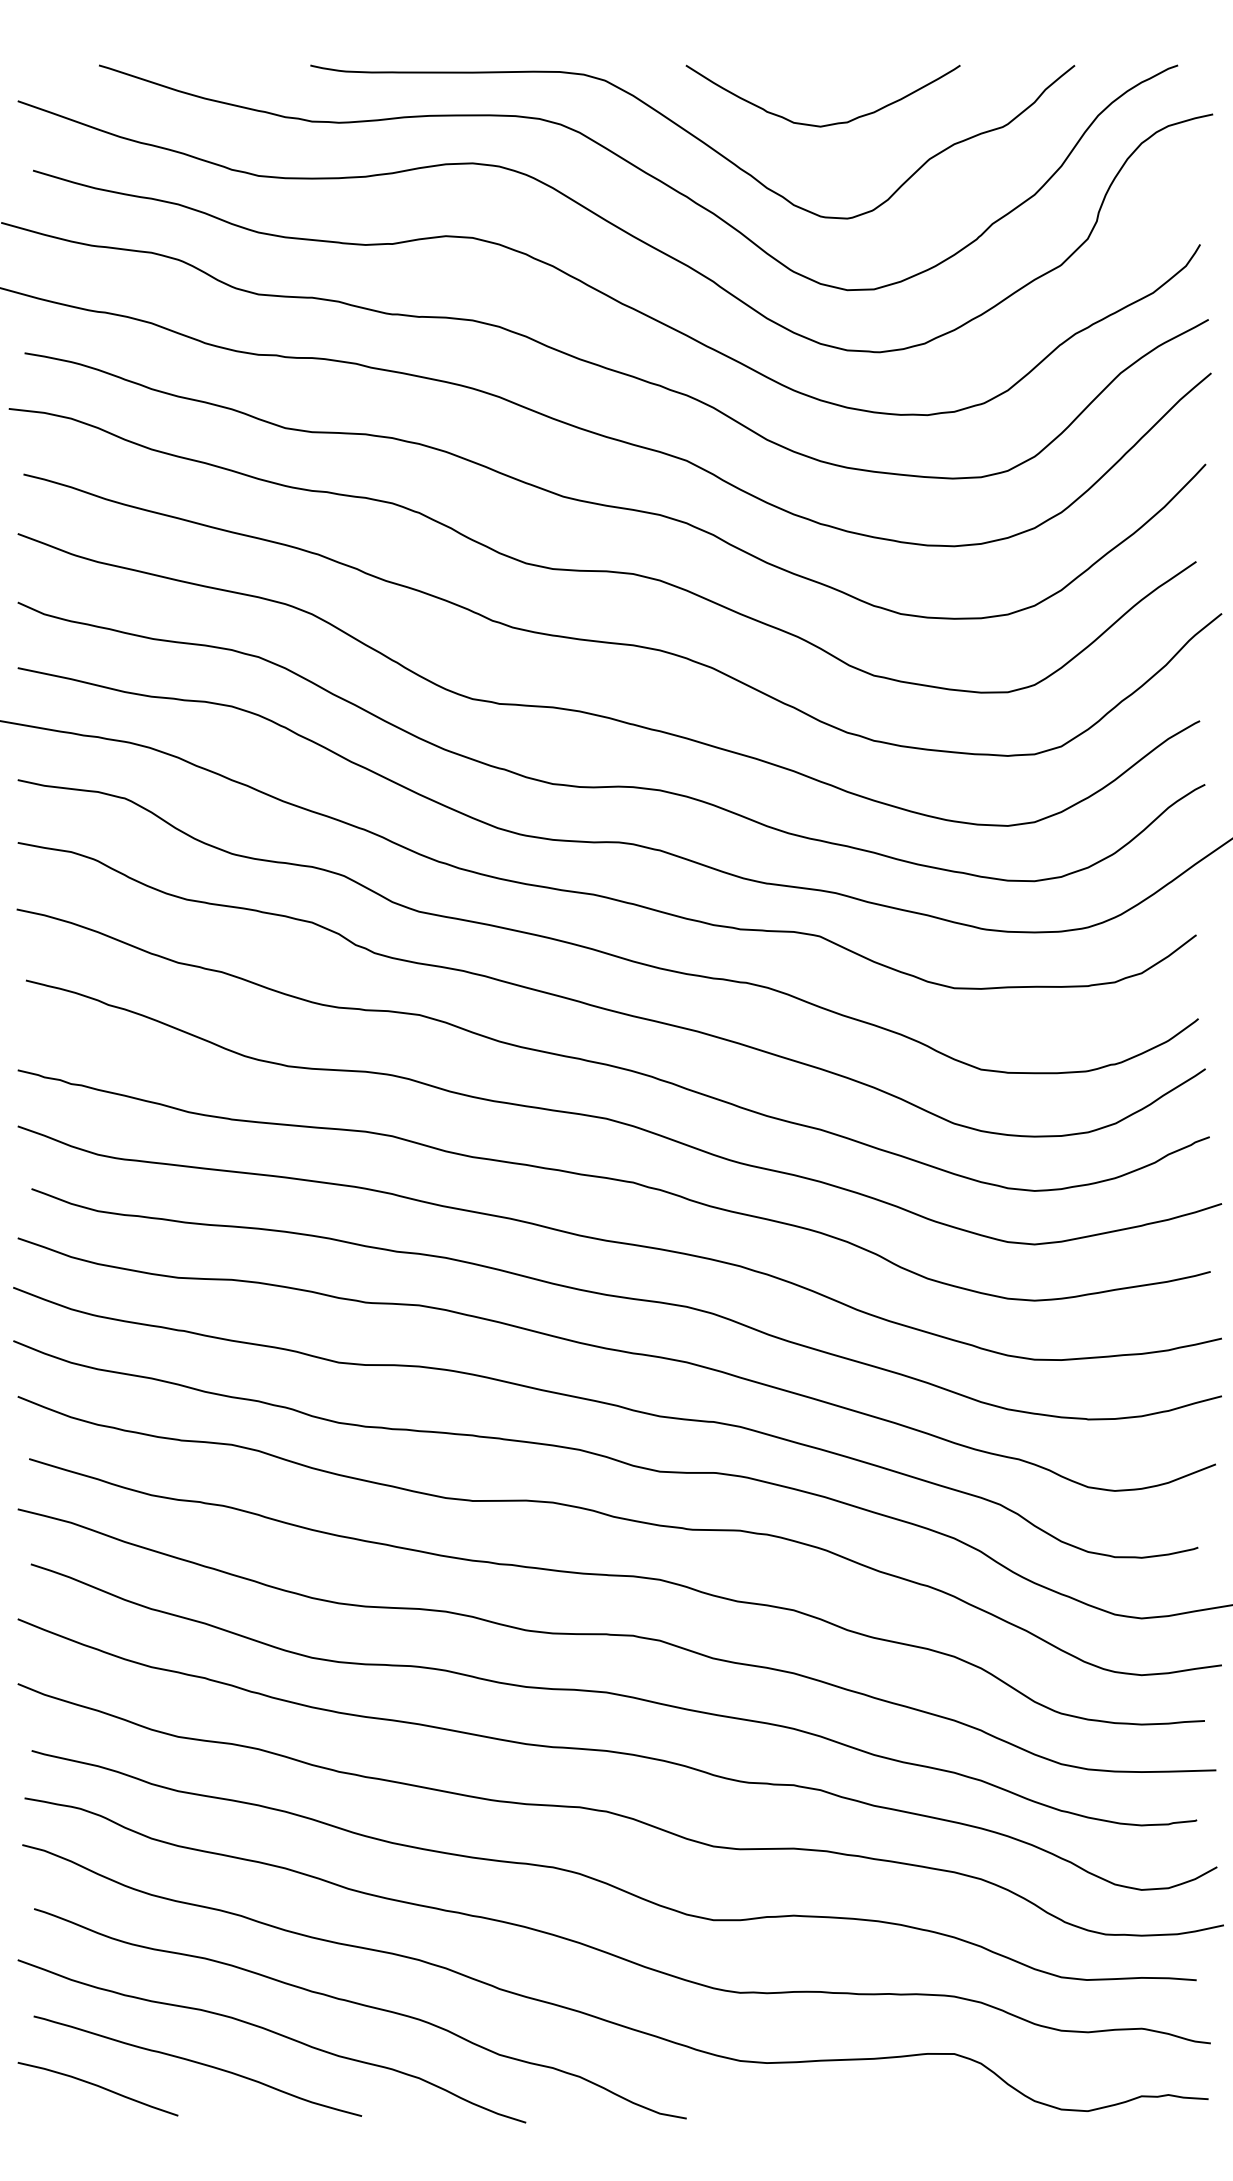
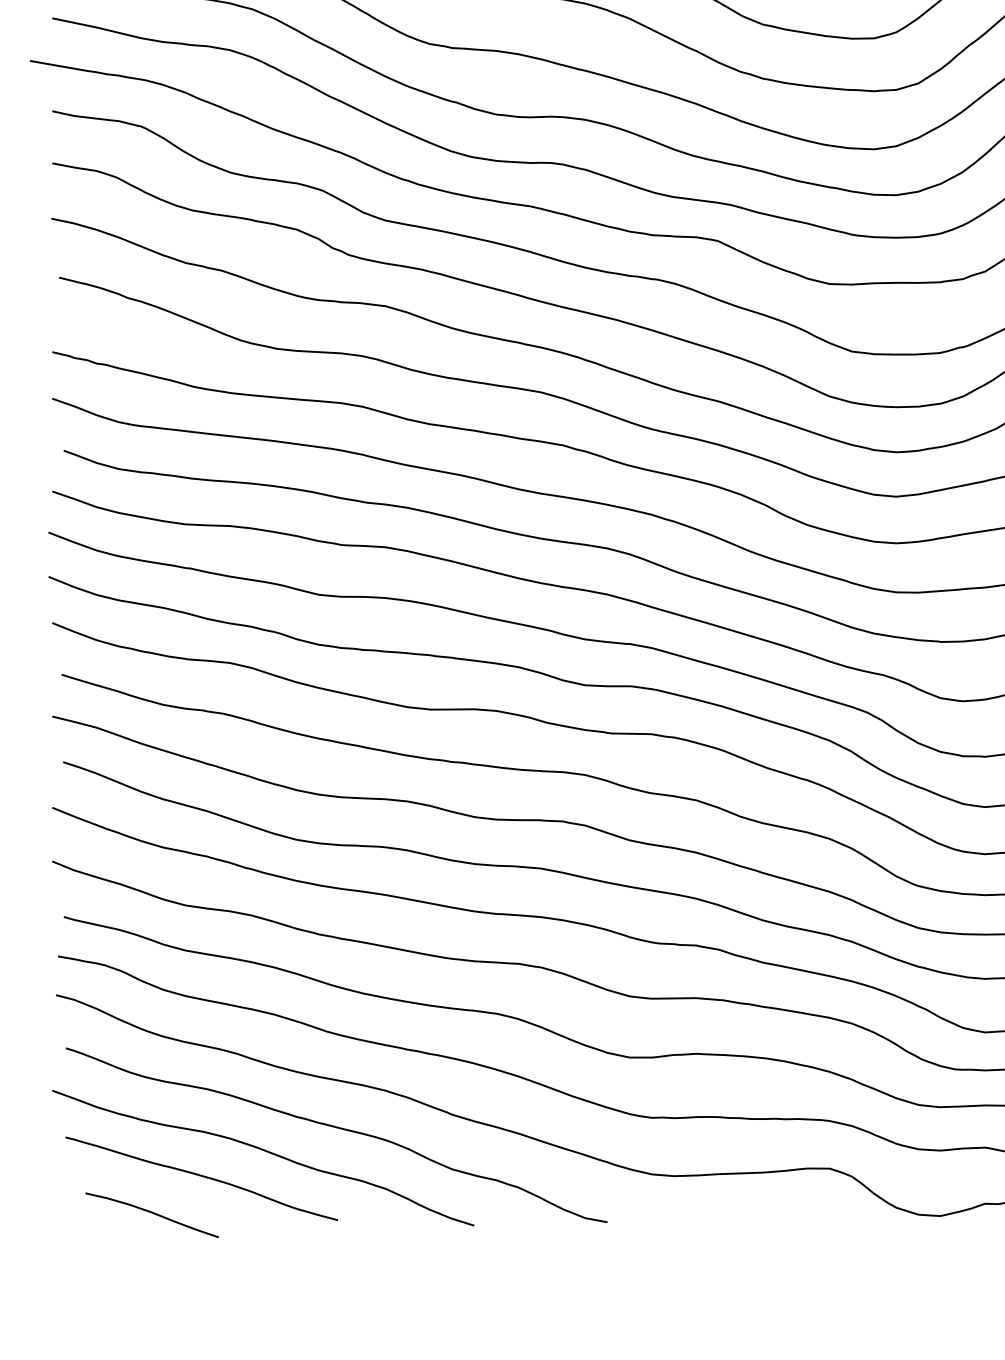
curve: (98, 2087) -> (152, 1213), moved

